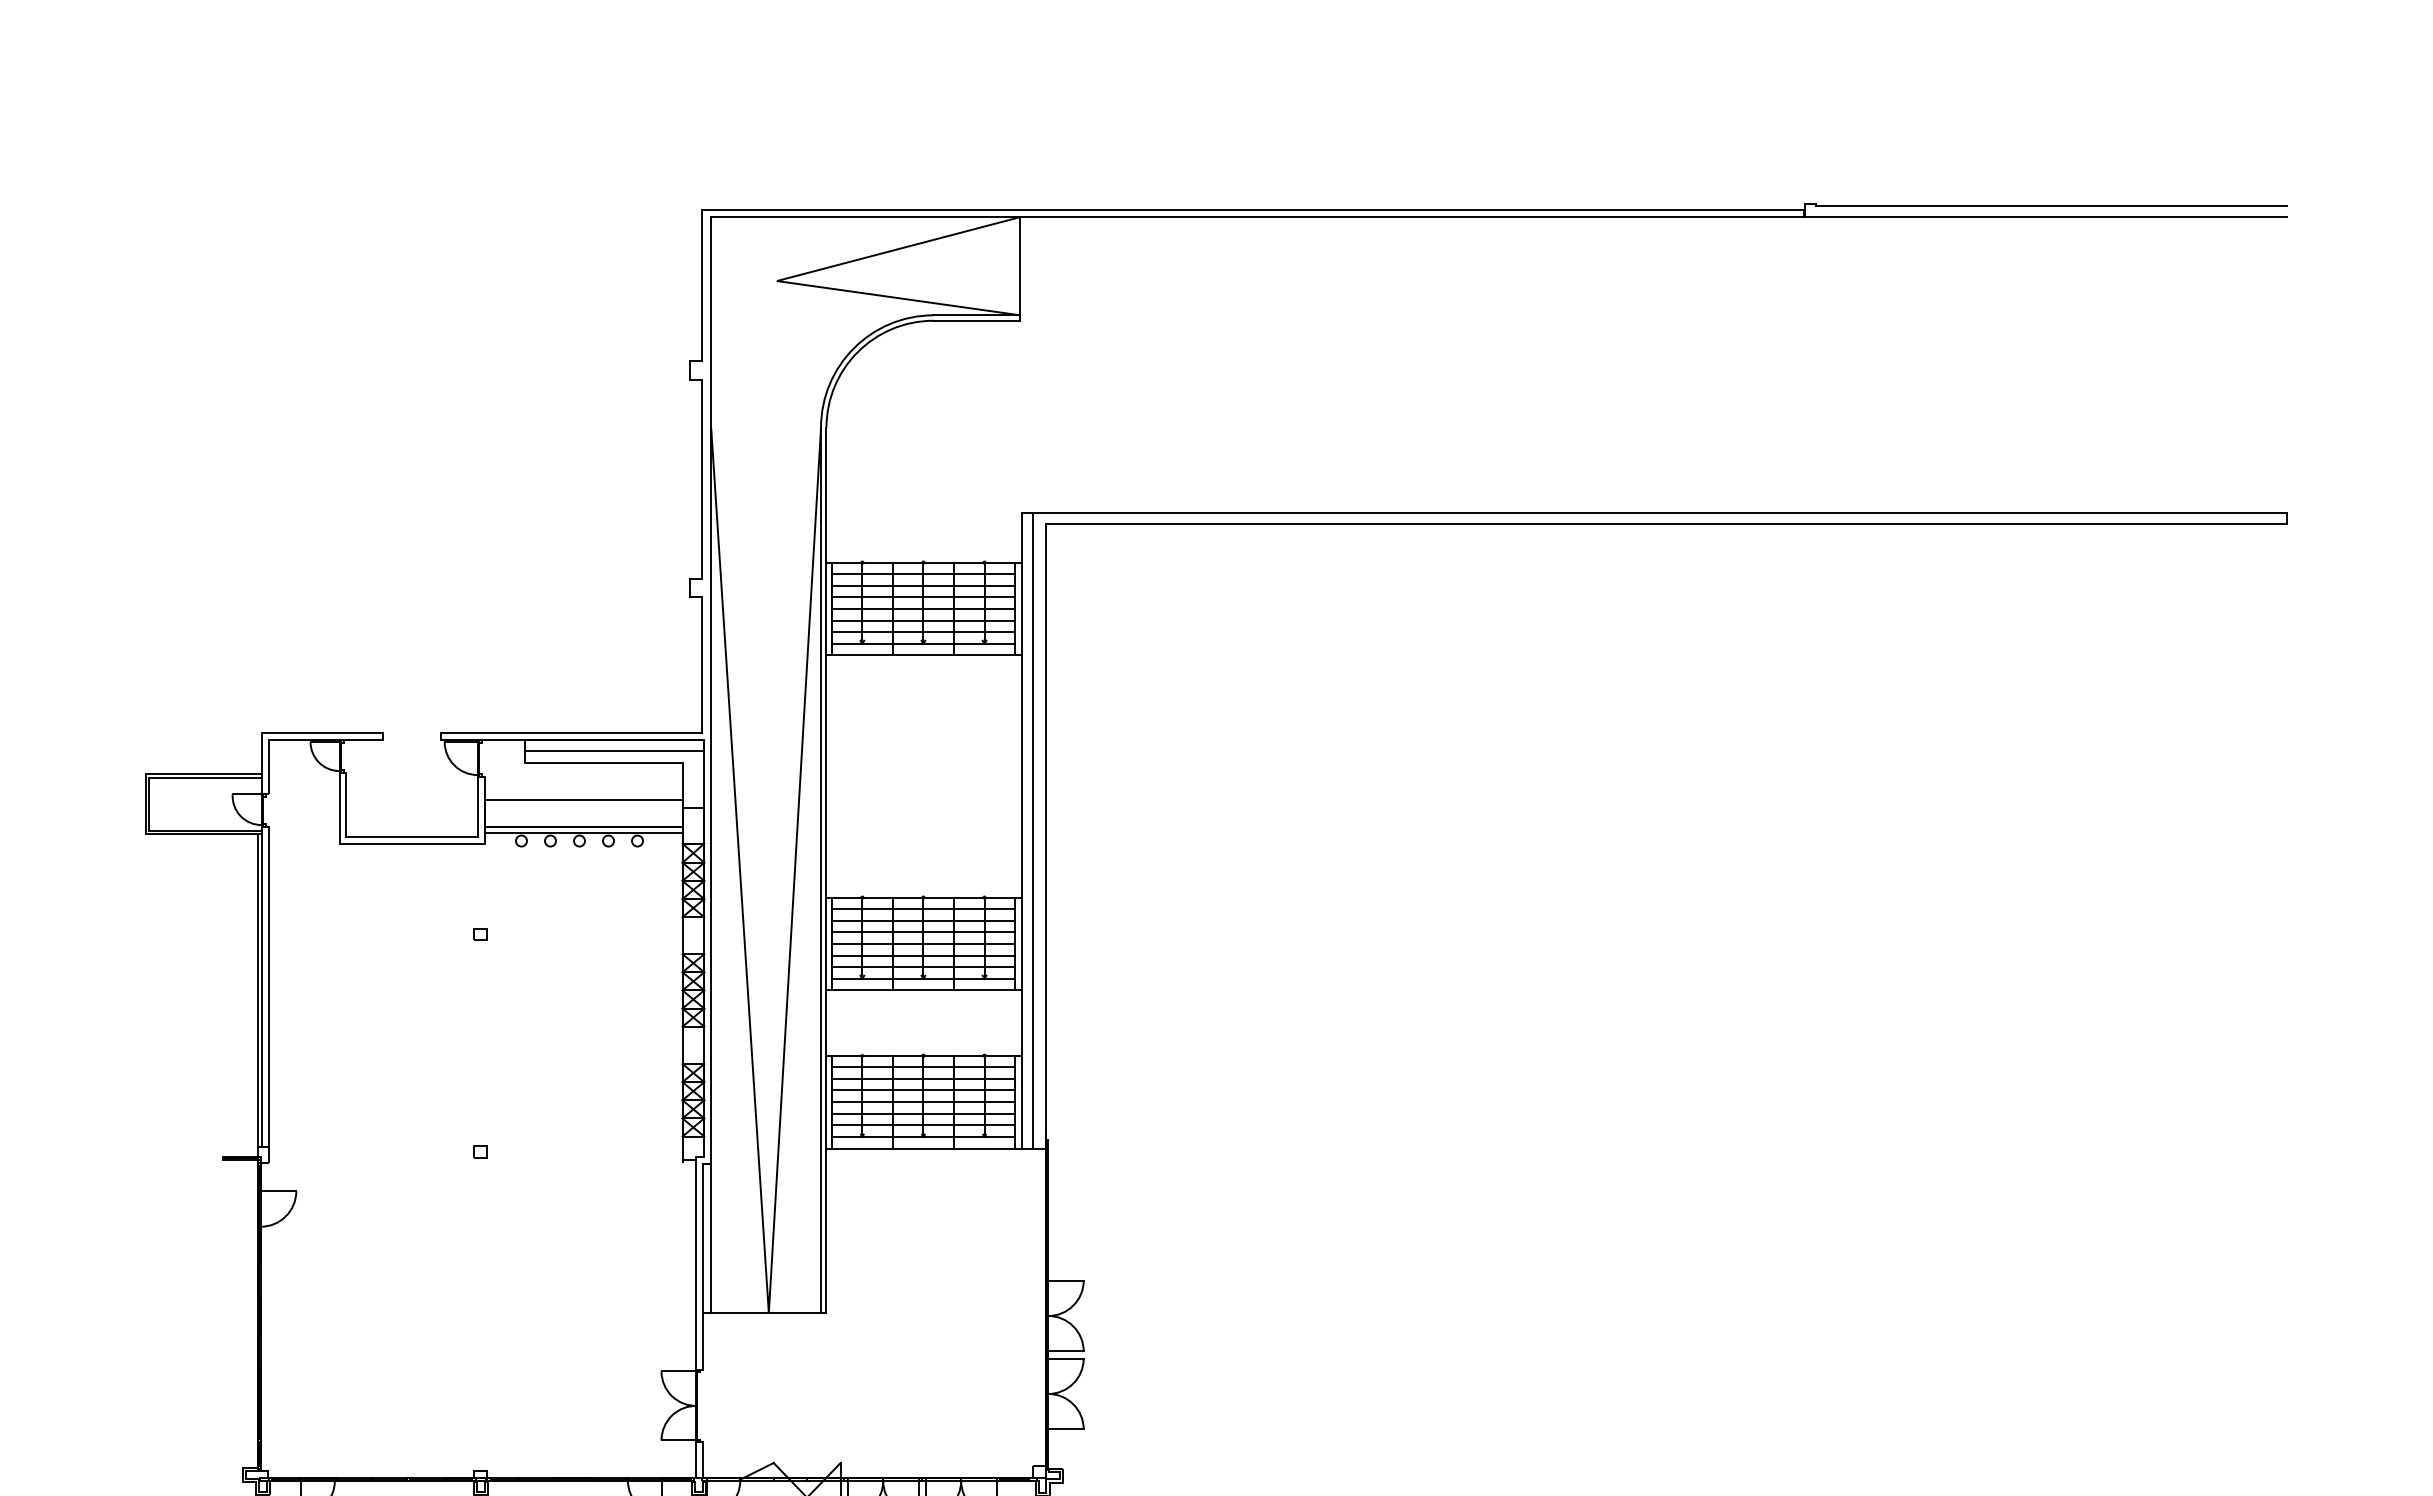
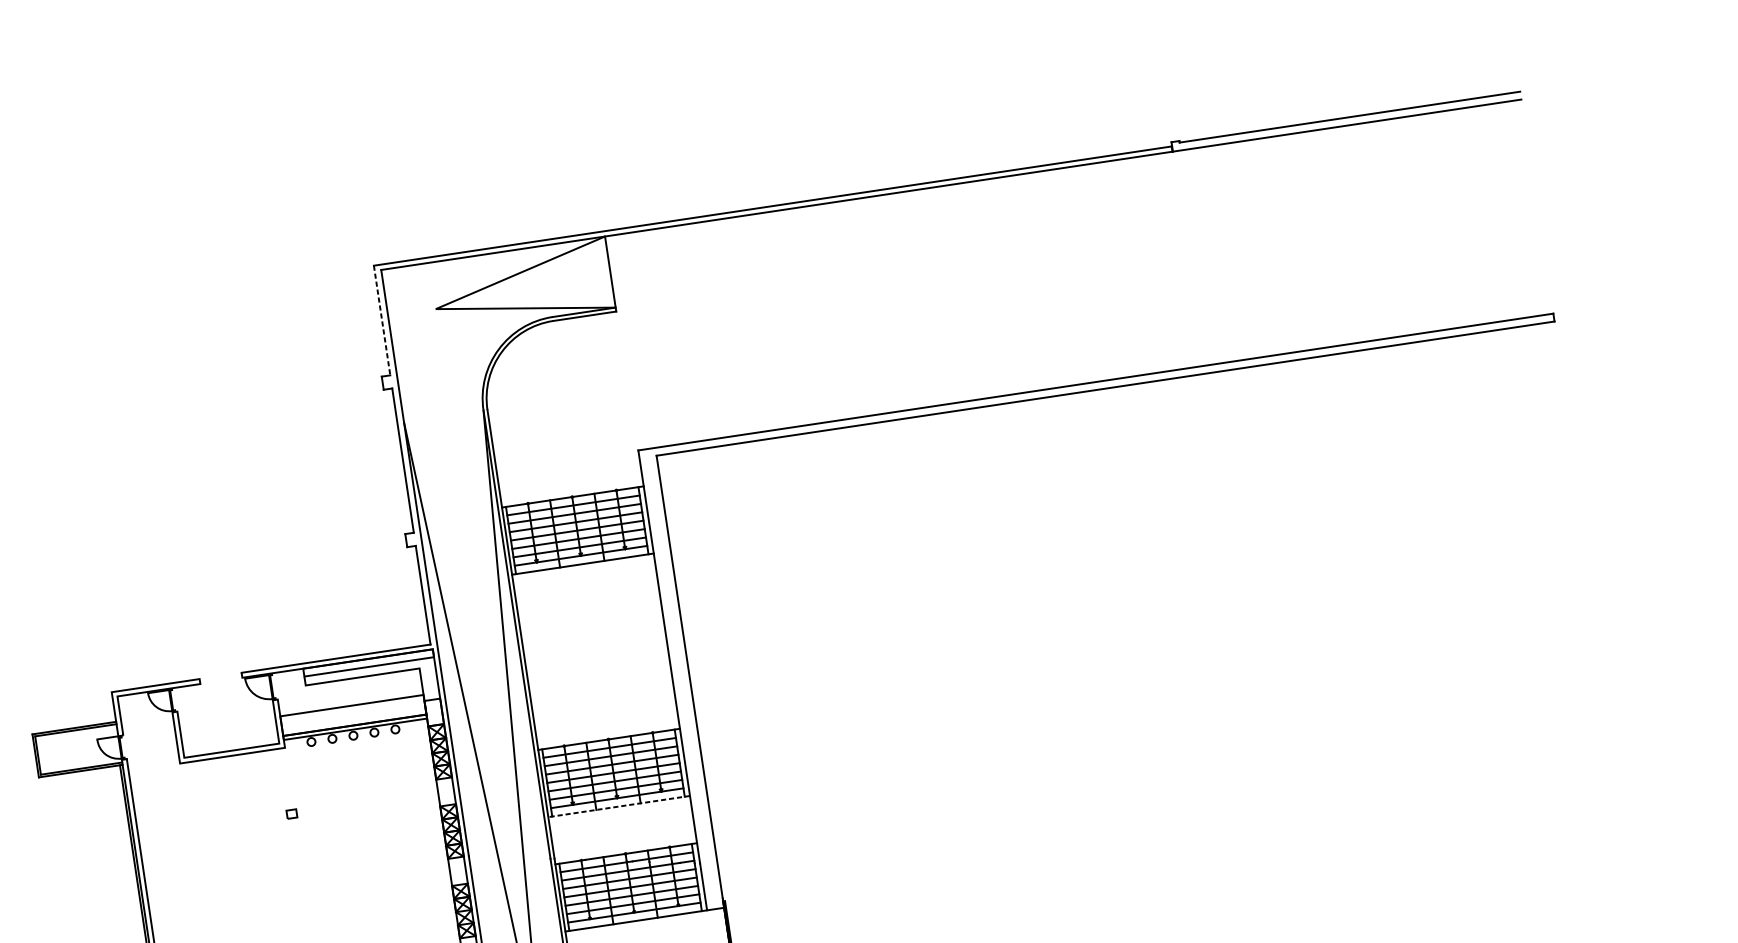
line: (702, 285) -> (382, 320), solid -> dashed
line: (1033, 830) -> (680, 679), removed
line: (924, 990) -> (619, 806), solid -> dashed

